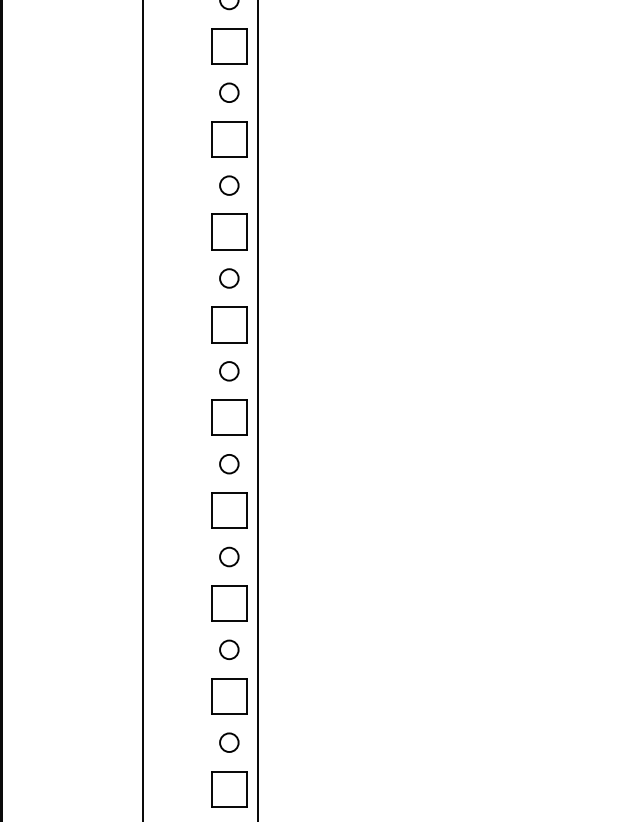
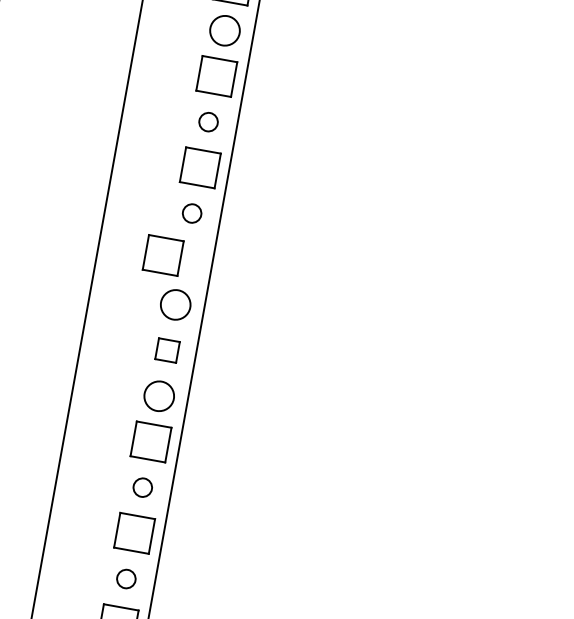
circle: (229, 185) -> (225, 30), size x1.6
part: (229, 417) -> (163, 255), moved
circle: (229, 463) -> (175, 304), size x1.6
part: (229, 510) -> (167, 350), size x0.6
circle: (229, 556) -> (159, 395), size x1.6

